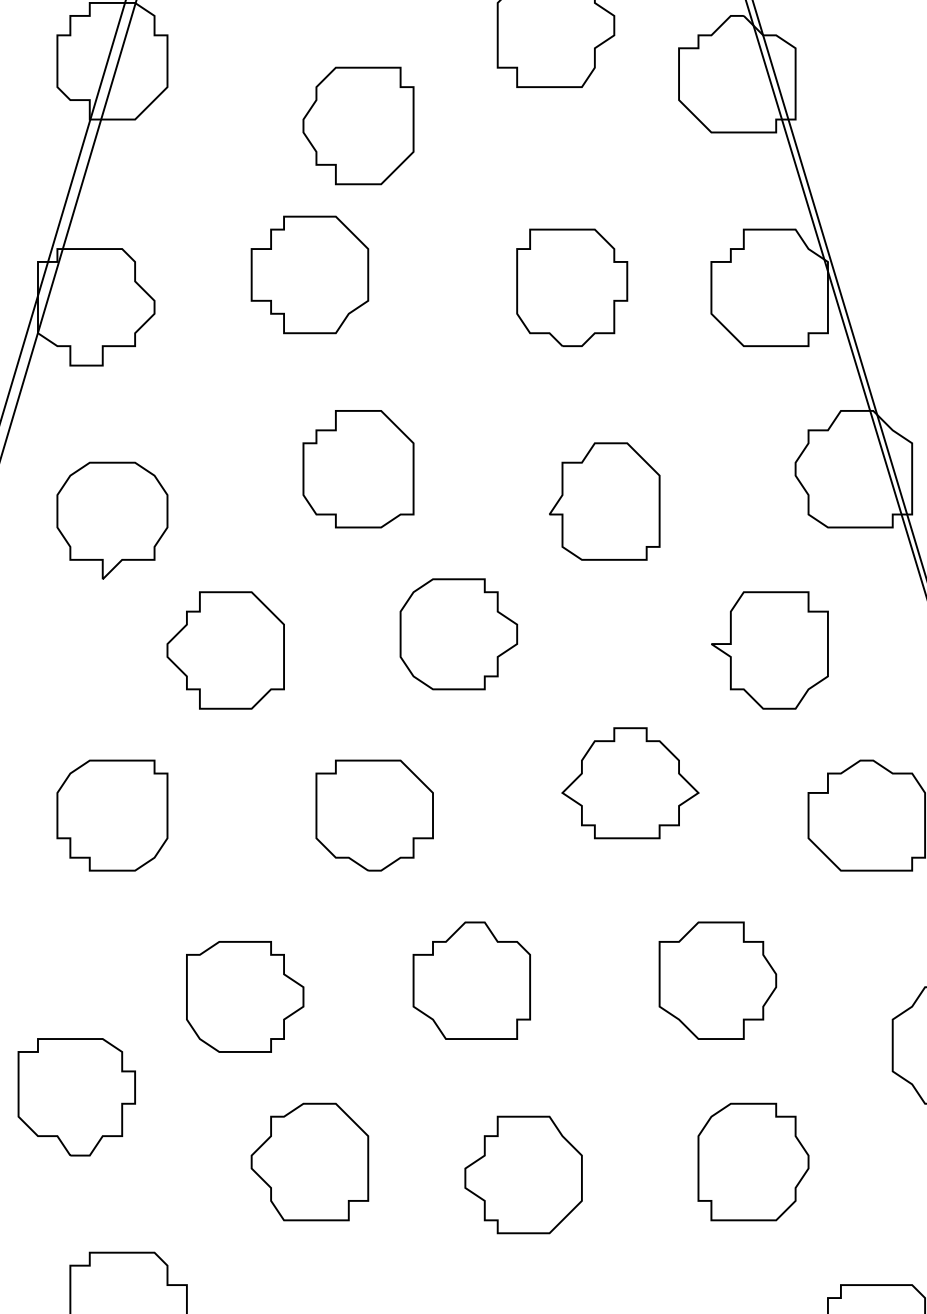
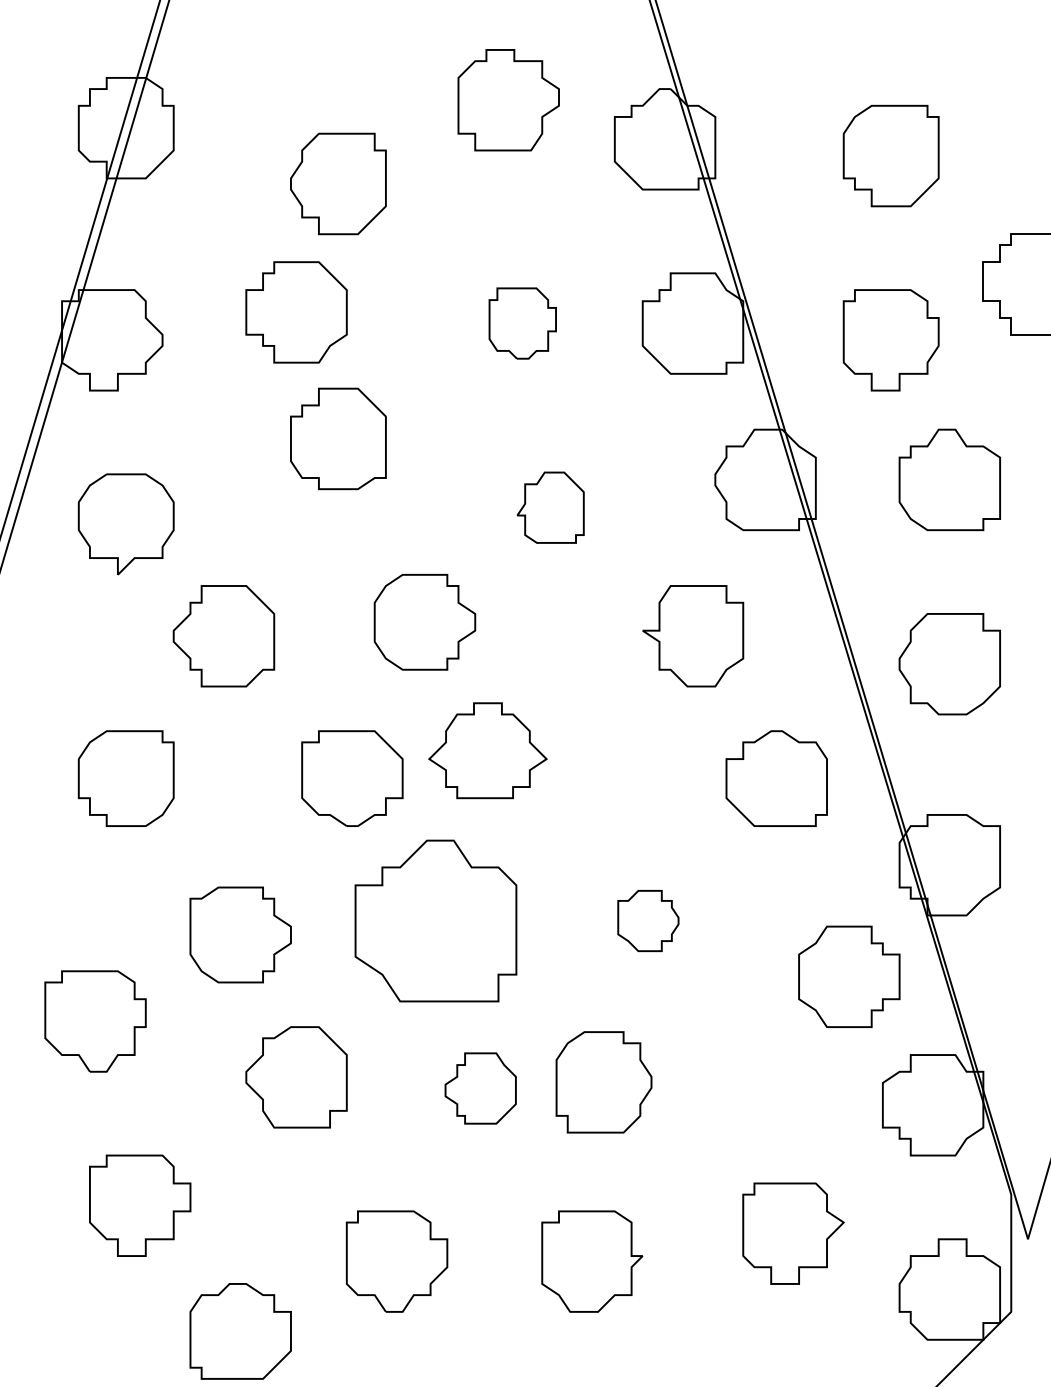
part: (571, 287) -> (522, 323), size x0.7
part: (358, 468) -> (338, 438), moved
part: (604, 501) -> (550, 507), size x0.7
part: (629, 782) -> (487, 750), moved
part: (472, 980) -> (436, 920), size x1.6
part: (718, 980) -> (648, 920), size x0.6
part: (752, 1162) -> (603, 1082), moved
part: (523, 1174) -> (480, 1088), size x0.7

